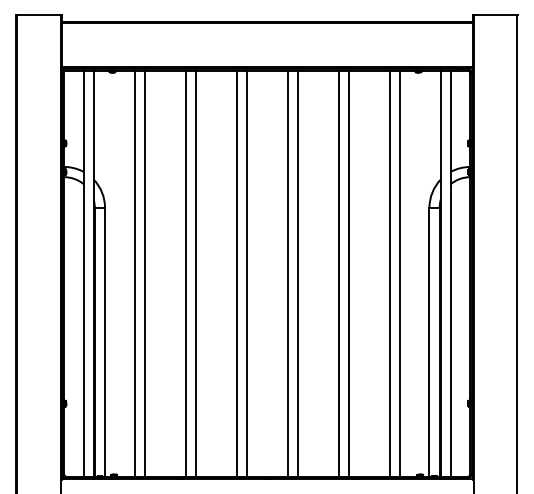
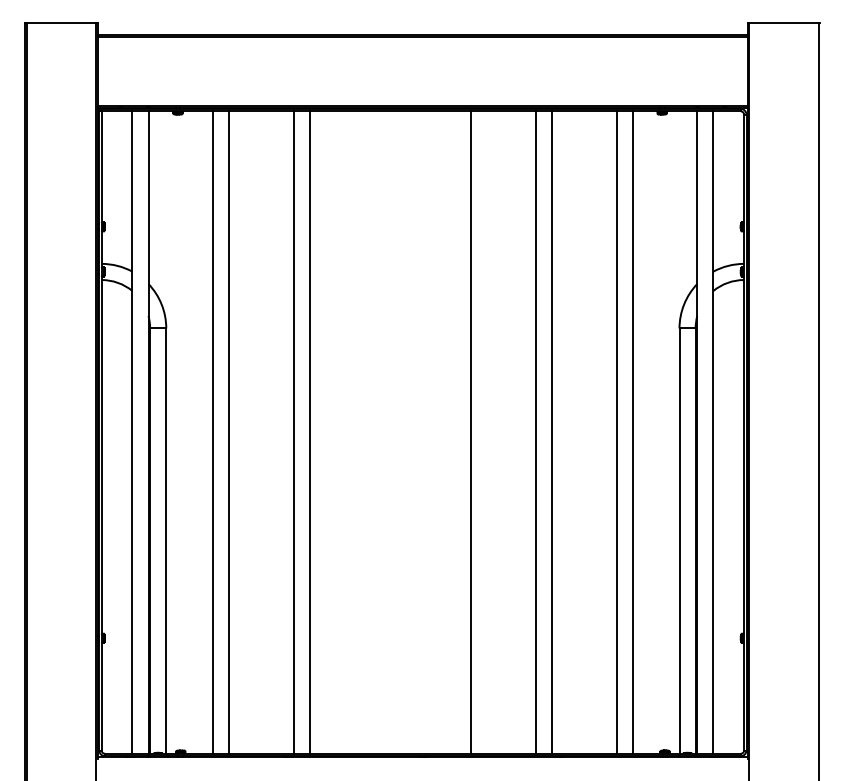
line: (236, 273) -> (374, 432), removed
line: (246, 273) -> (390, 432), removed
line: (287, 273) -> (454, 432), removed

